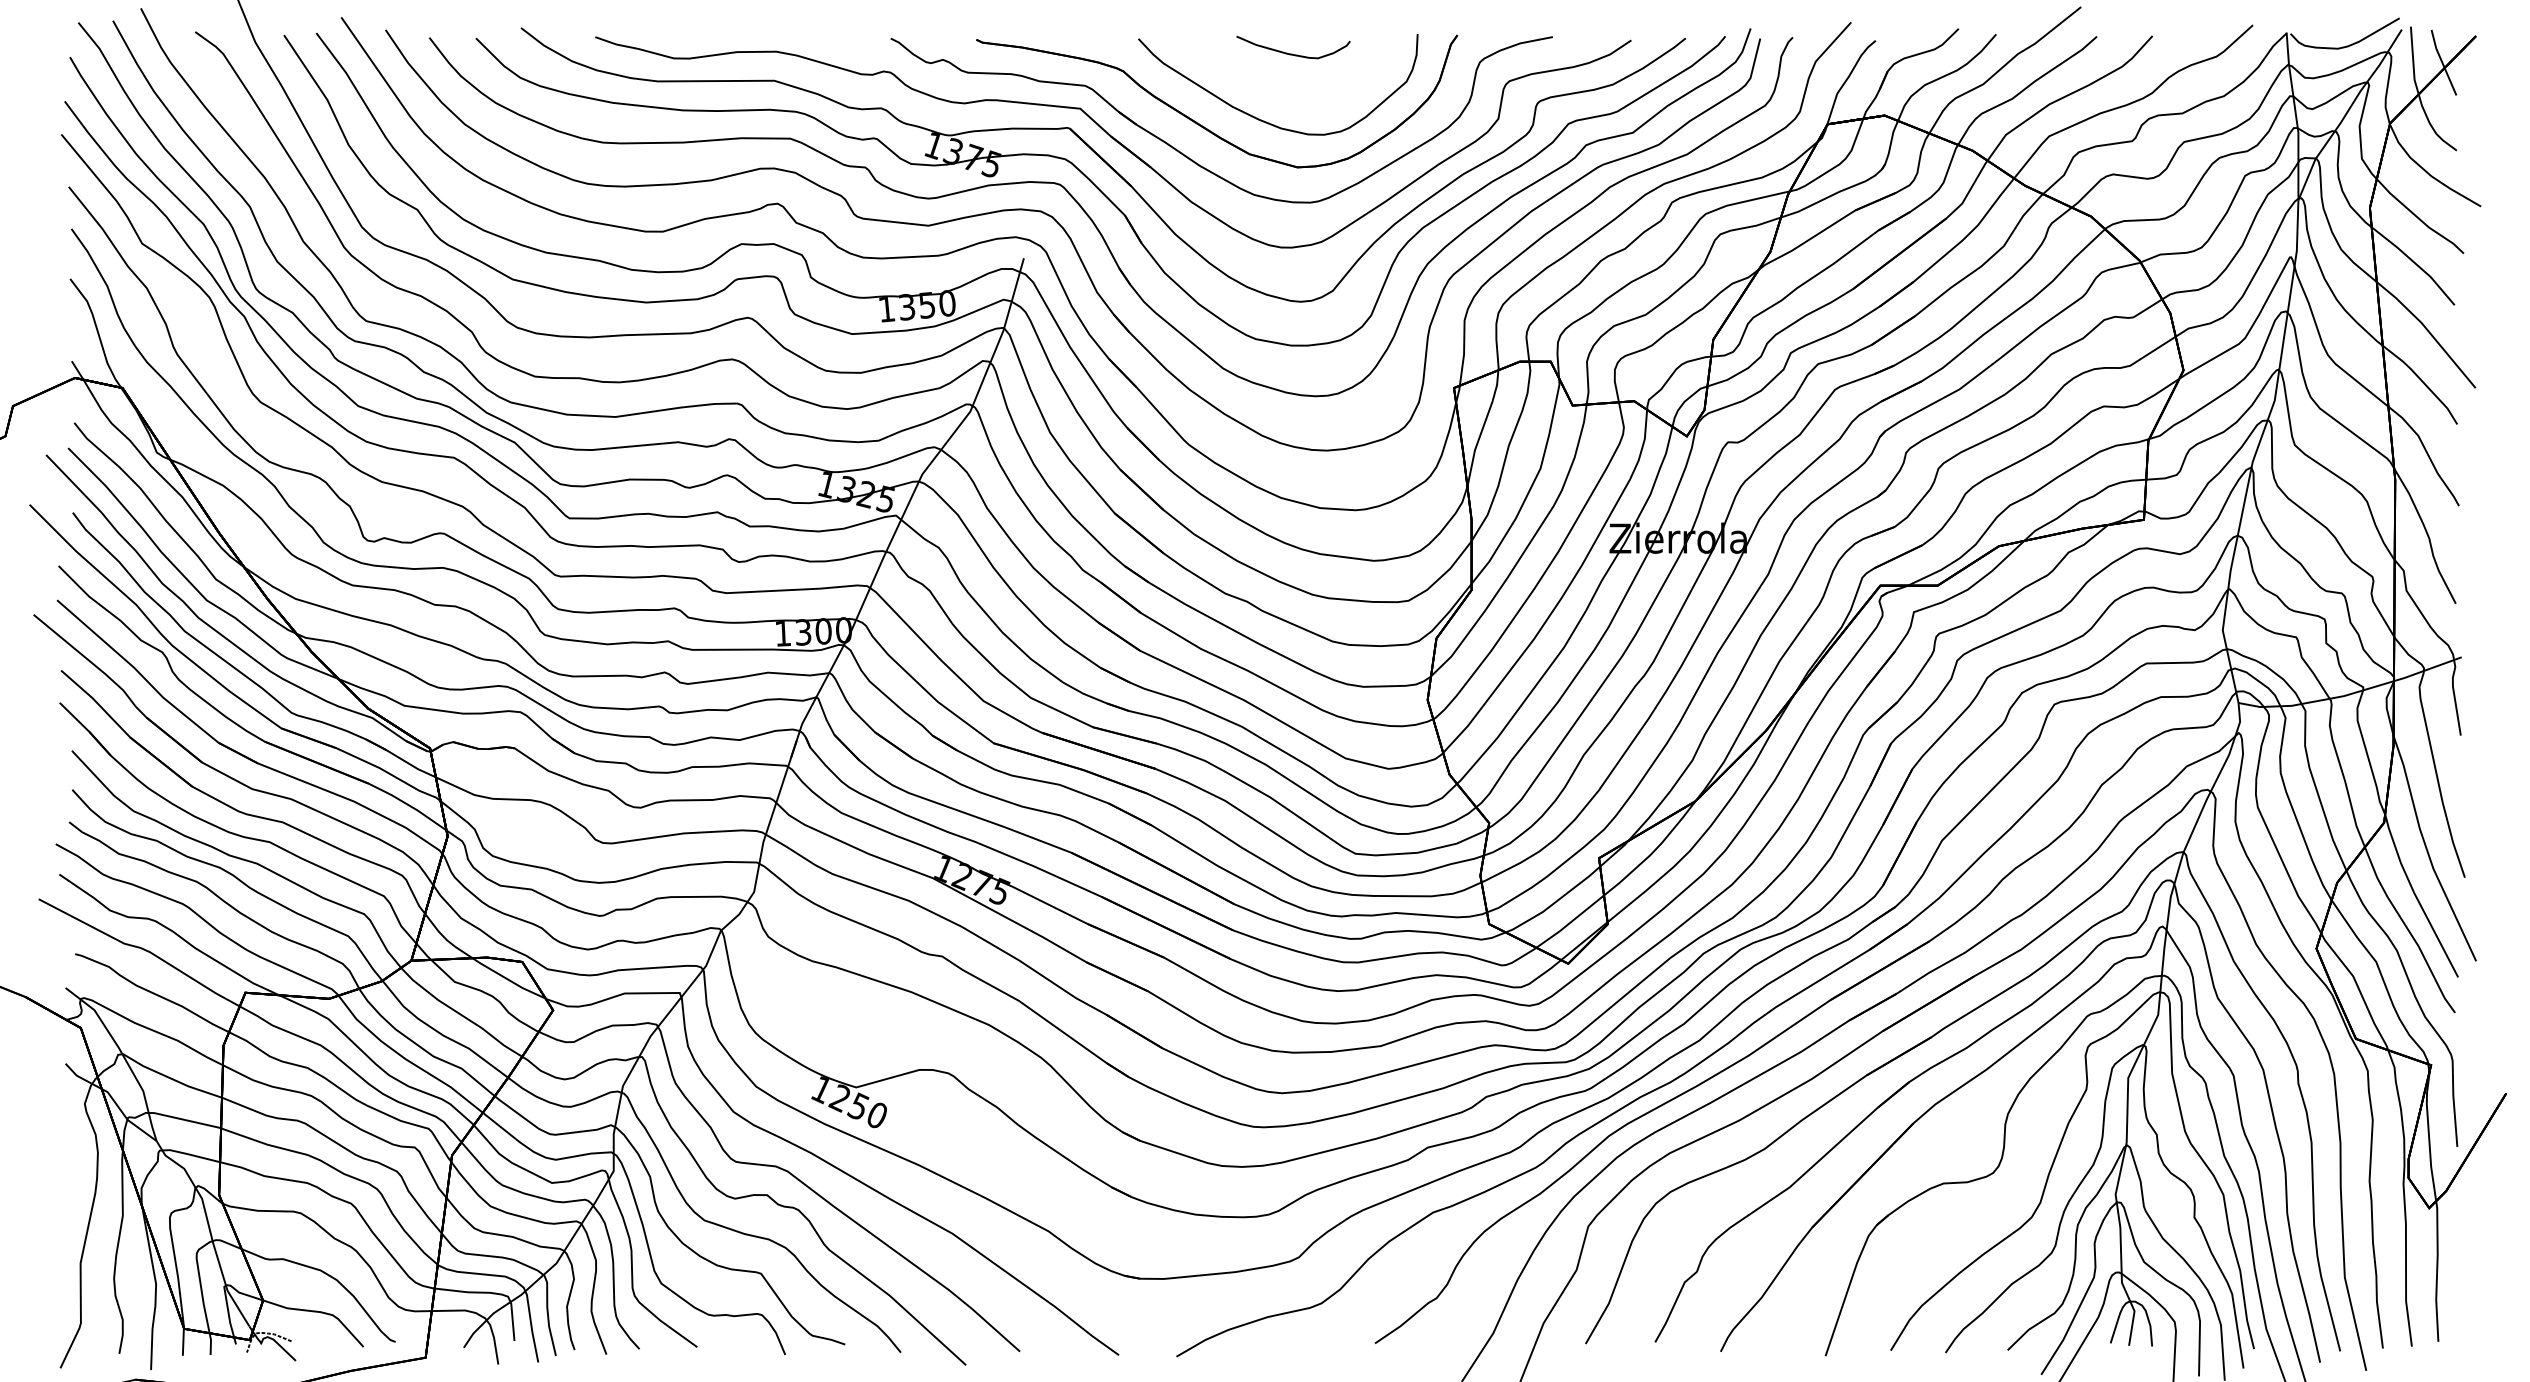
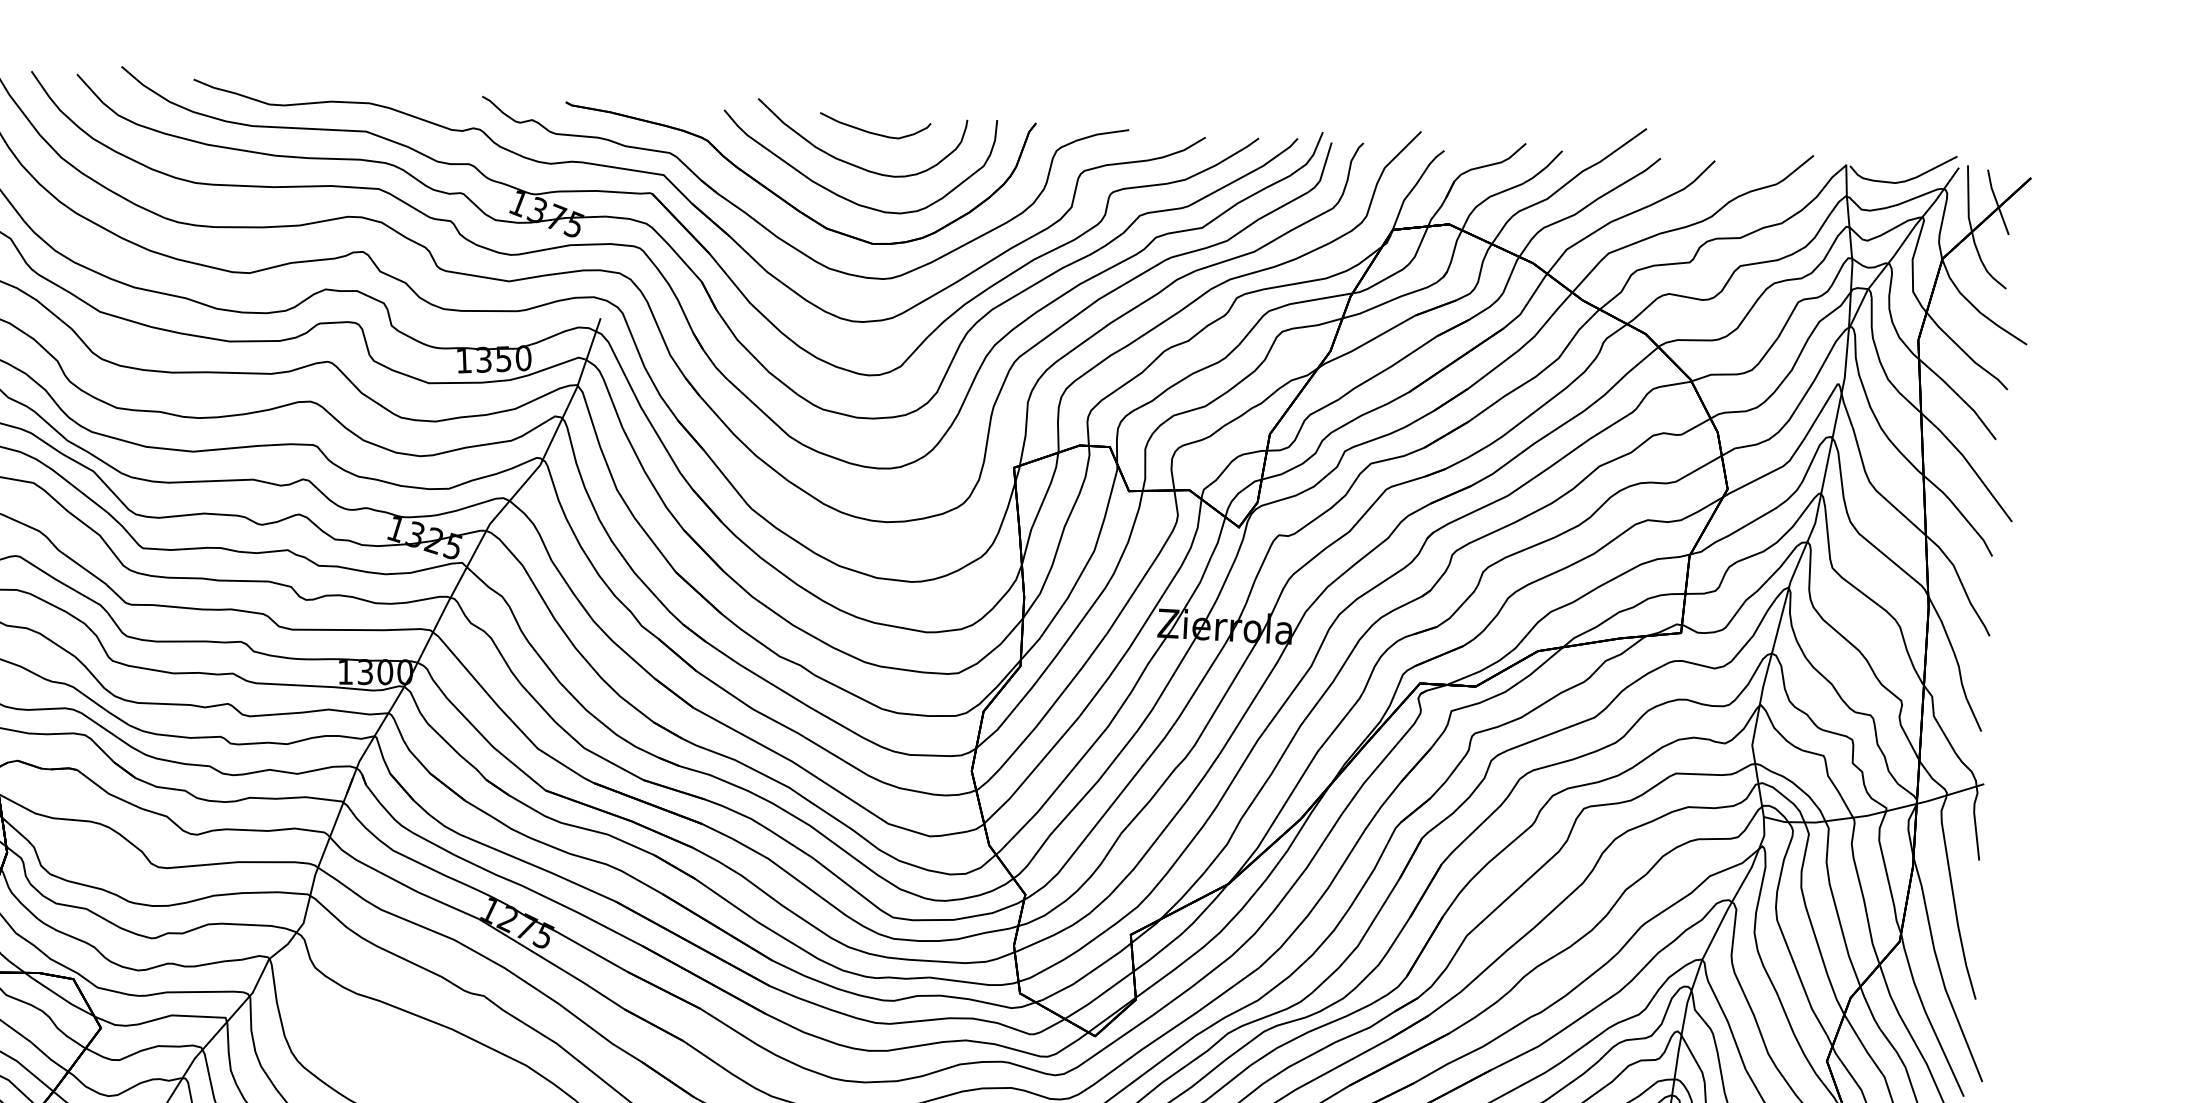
curve: (1272, 86) -> (852, 163), added

